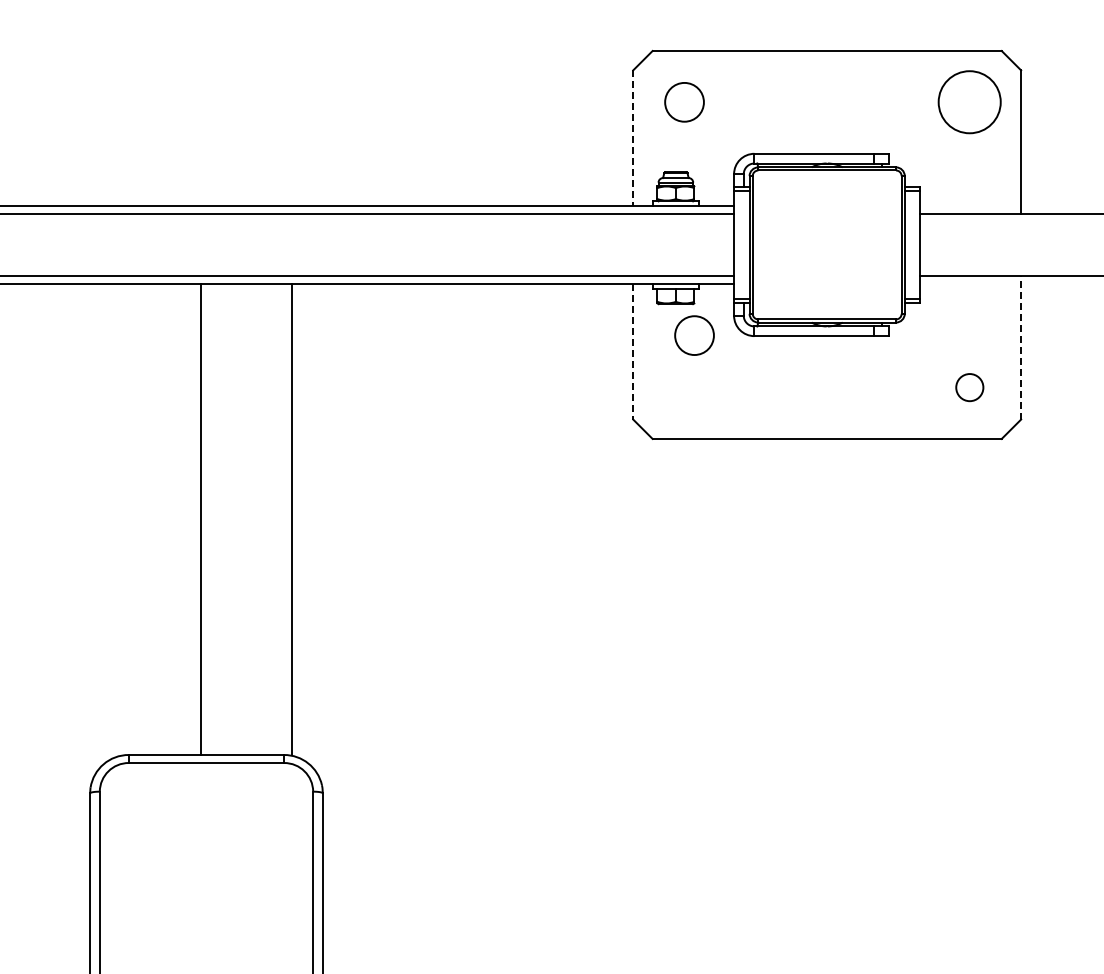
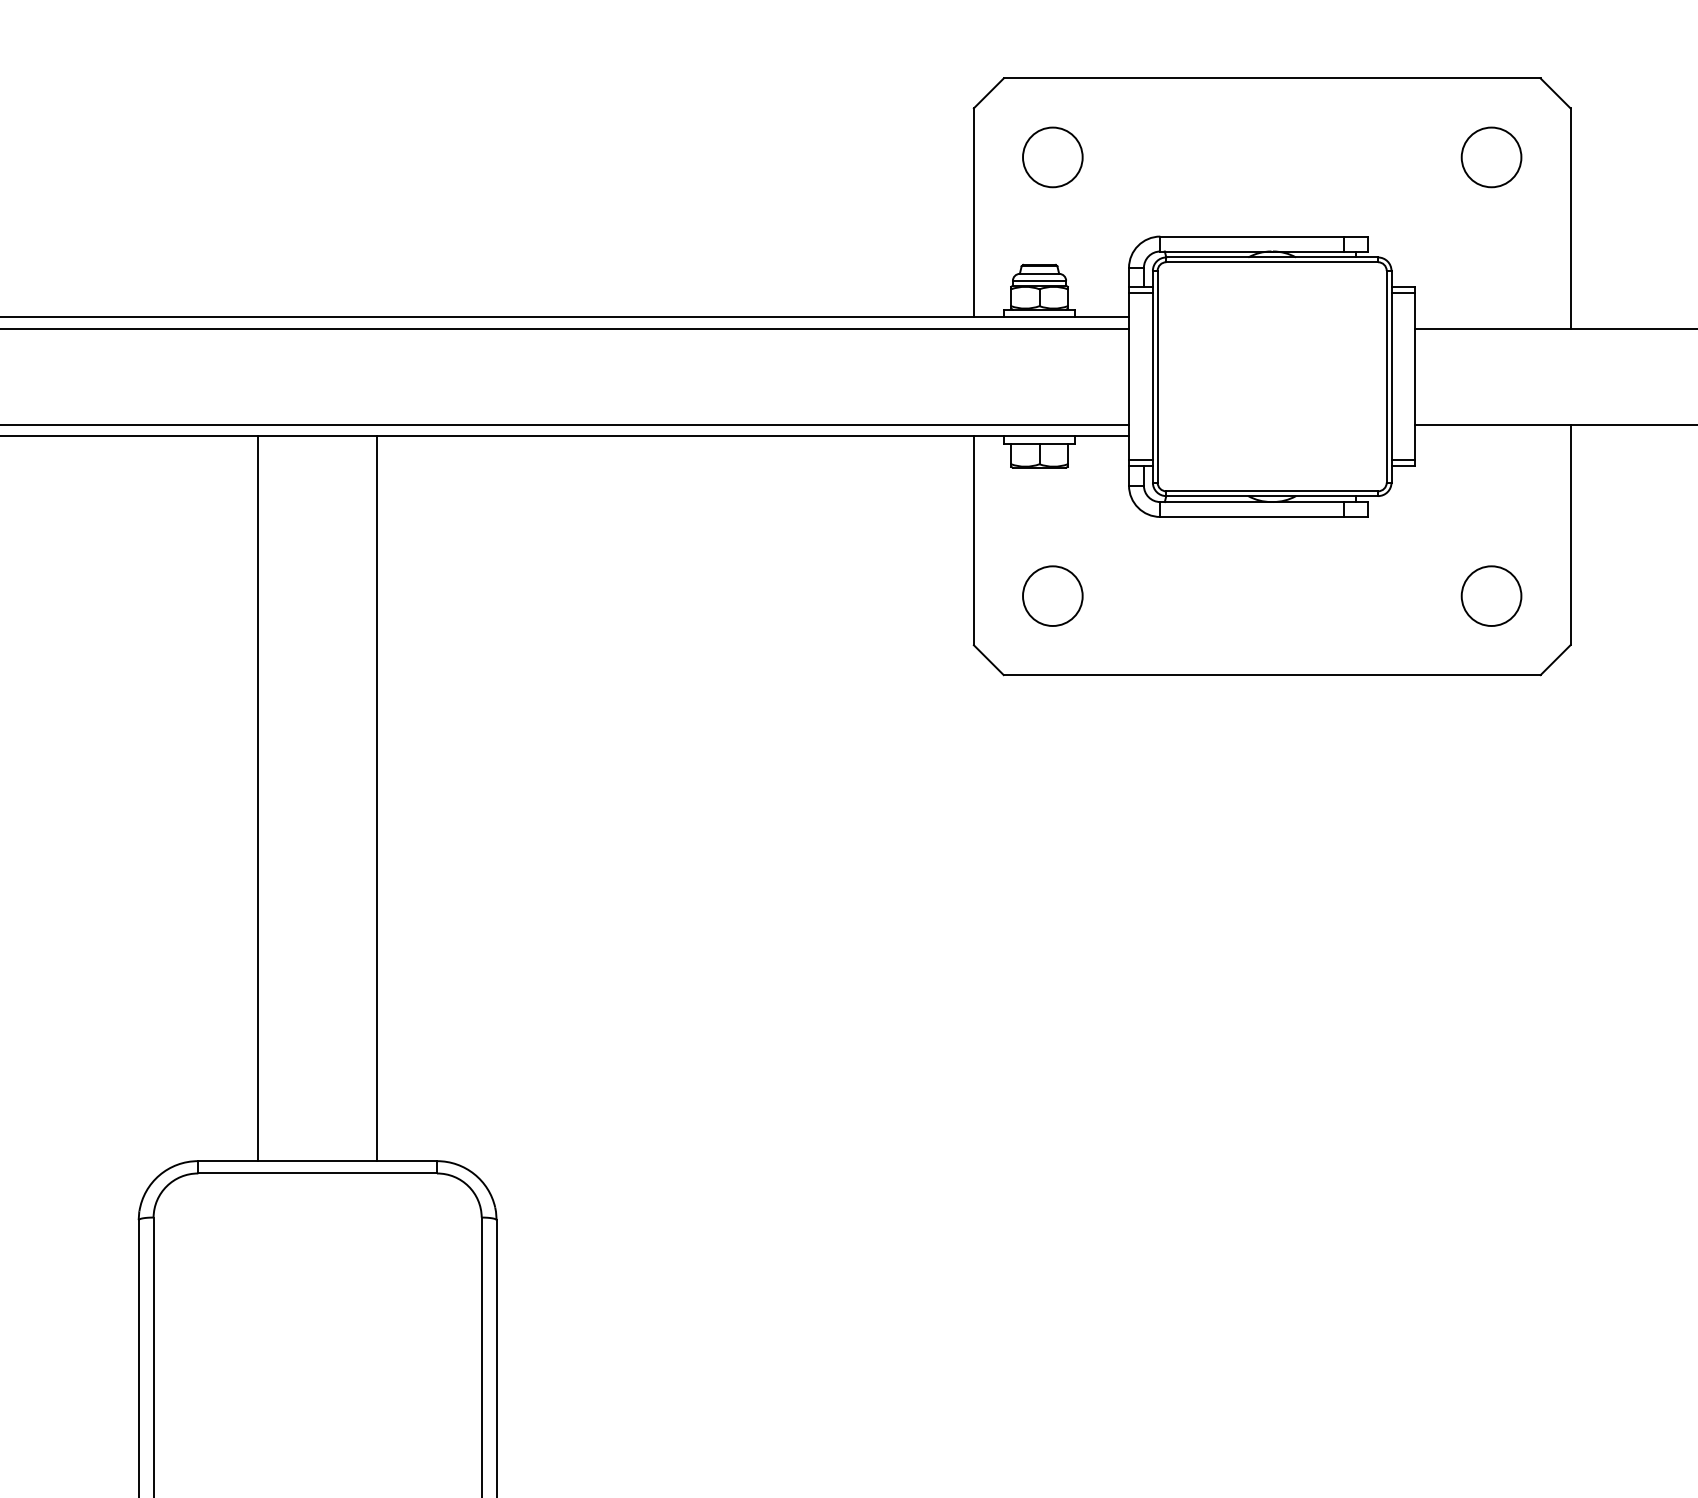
circle: (969, 102) -> (1491, 157), size x0.62
line: (633, 138) -> (974, 213), dashed -> solid
circle: (694, 335) -> (1052, 595), moved
line: (1021, 347) -> (1571, 534), dashed -> solid
line: (633, 351) -> (974, 540), dashed -> solid
circle: (969, 387) -> (1491, 595), size x1.43
line: (200, 519) -> (257, 798), moved
line: (292, 519) -> (377, 798), moved

